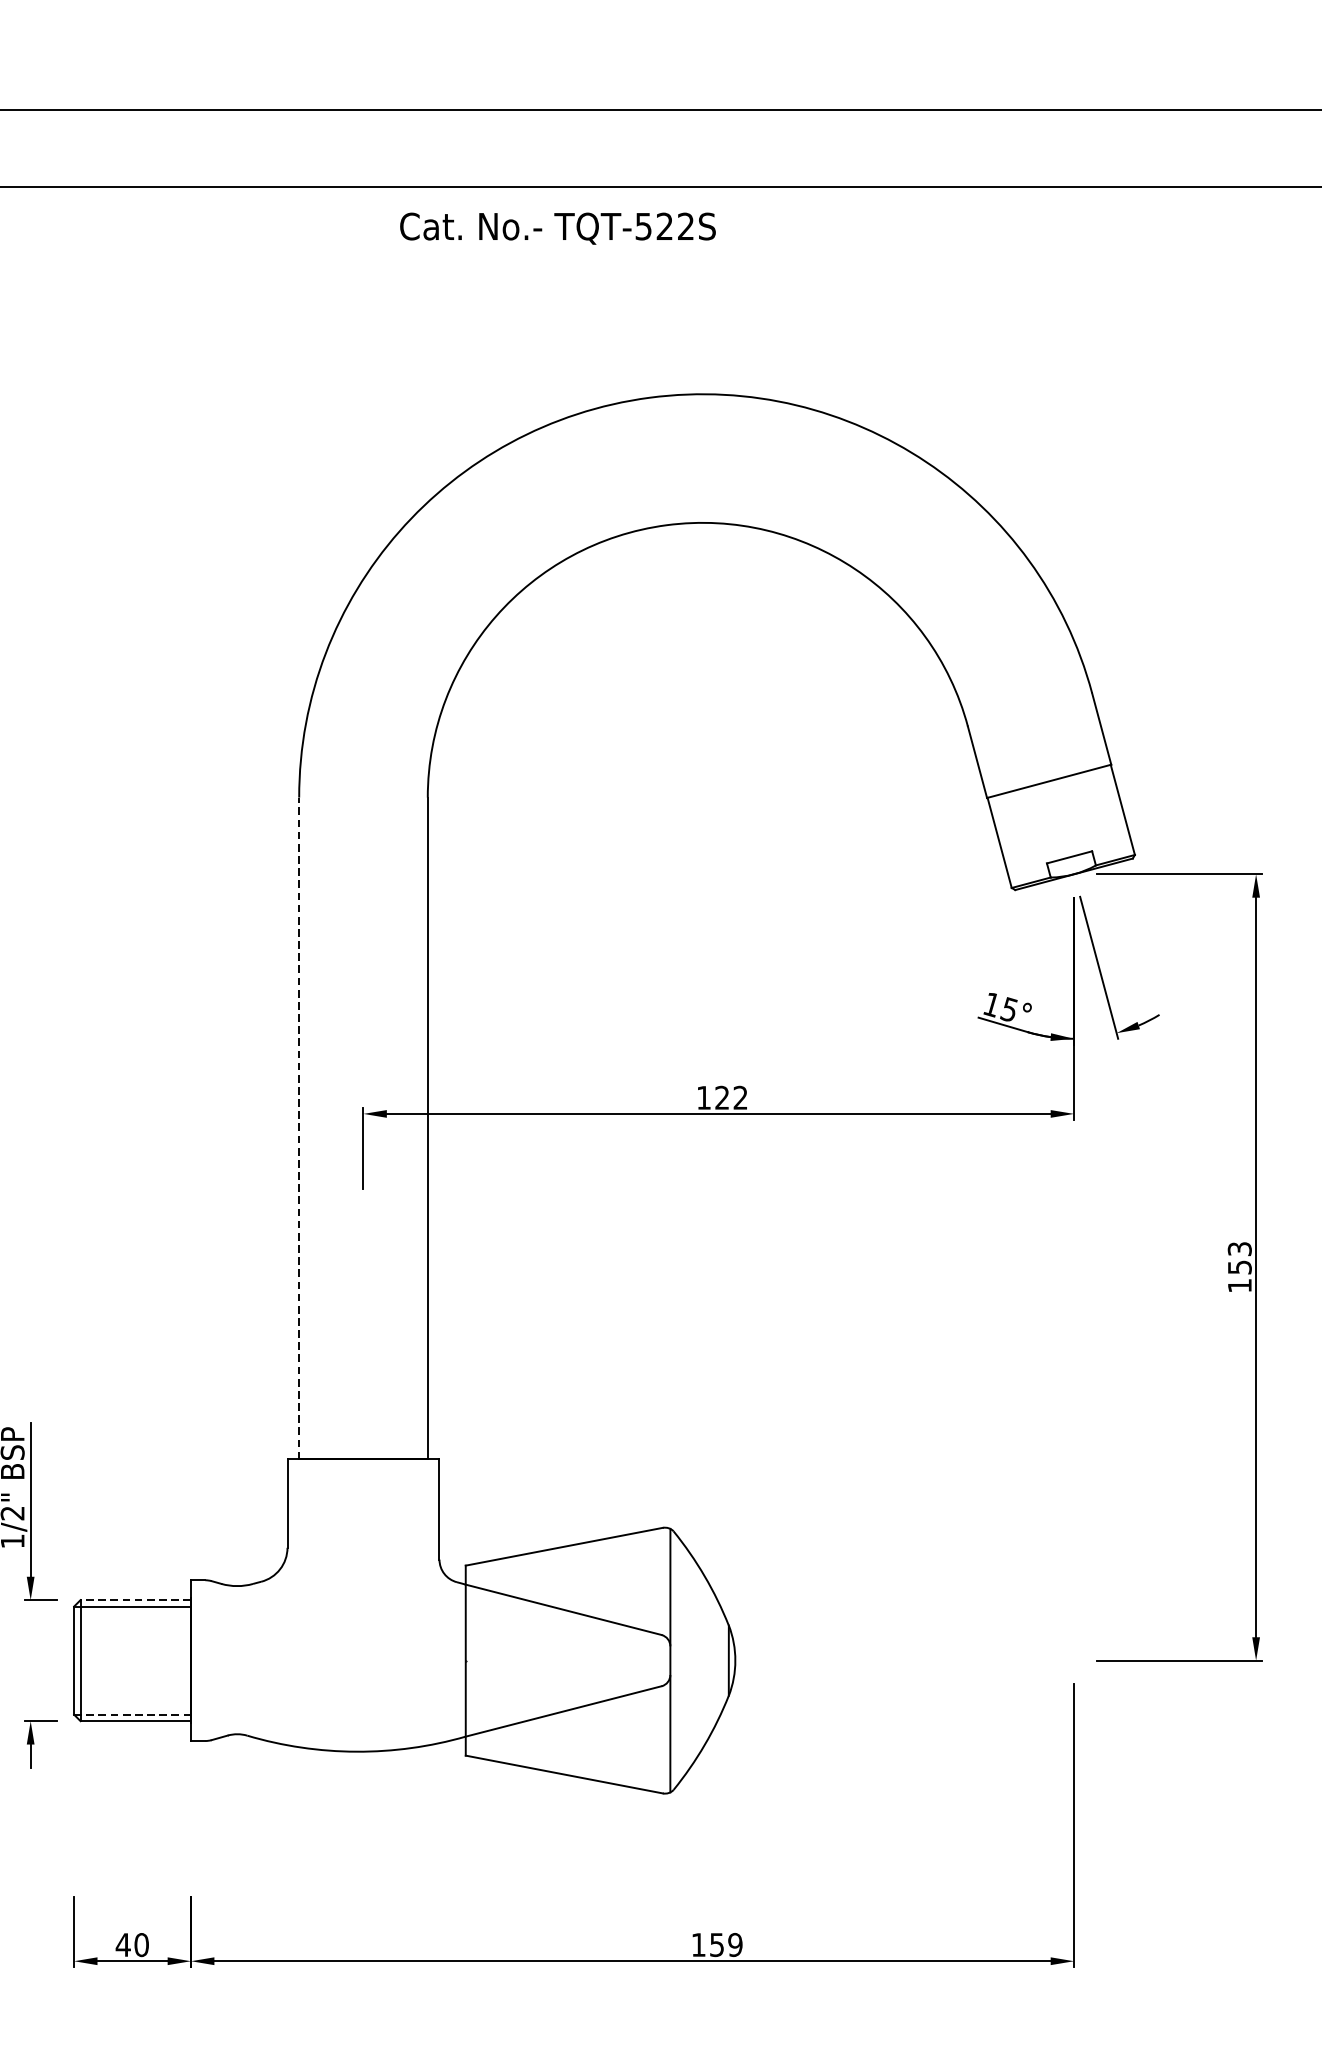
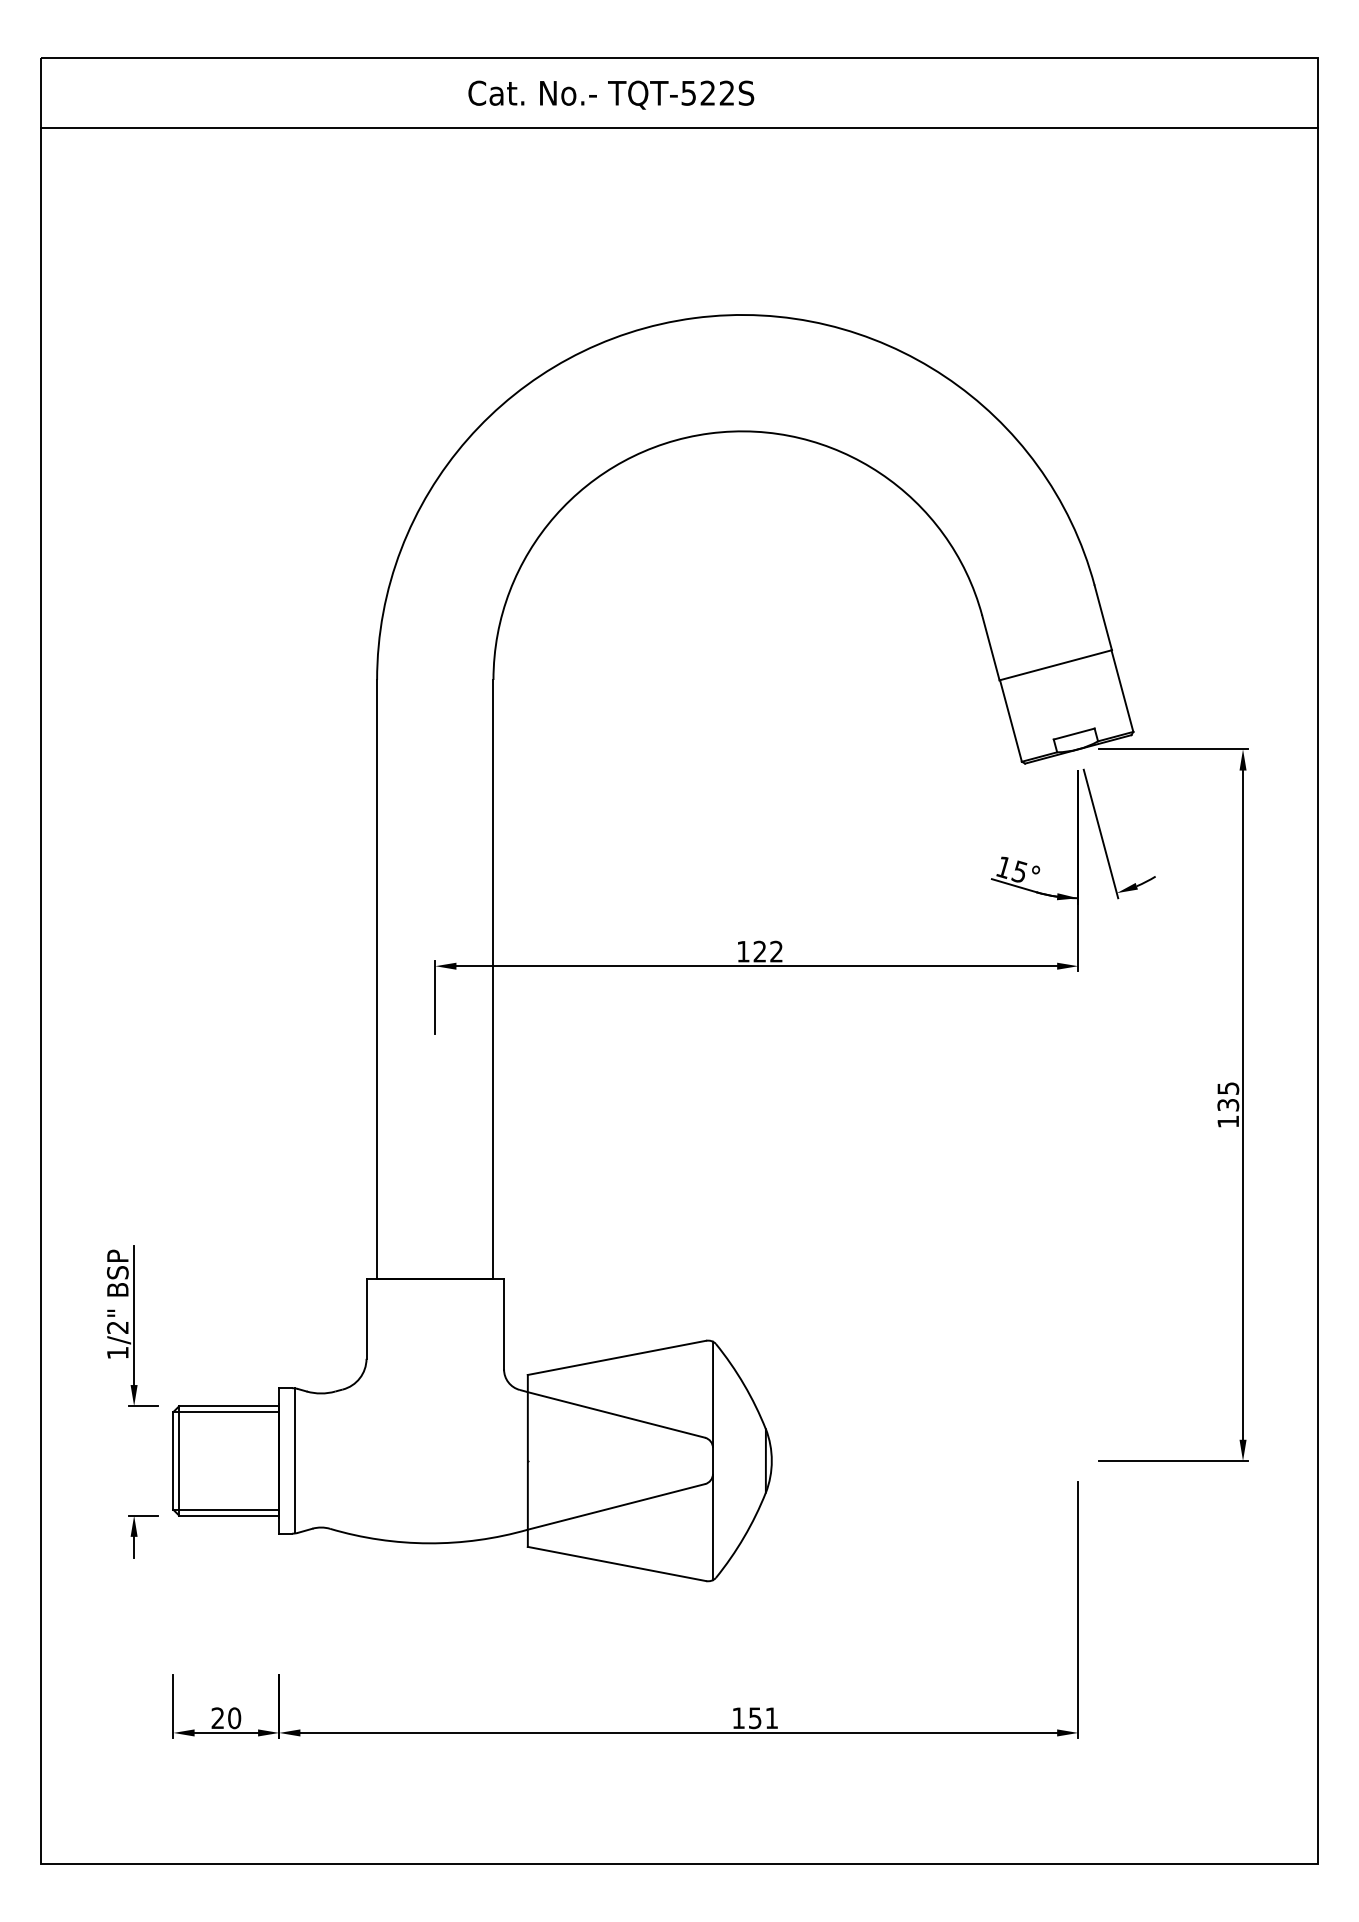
text: (558, 227) -> (611, 94), moved
line: (299, 1127) -> (377, 978), dashed -> solid
text: (1238, 1257) -> (1227, 1096), 153 -> 135
line: (136, 1600) -> (229, 1406), dashed -> solid
line: (209, 1660) -> (295, 1460), added
line: (132, 1714) -> (226, 1509), dashed -> solid
text: (122, 1944) -> (217, 1717), 40 -> 20
text: (735, 1945) -> (771, 1718), 159 -> 151

